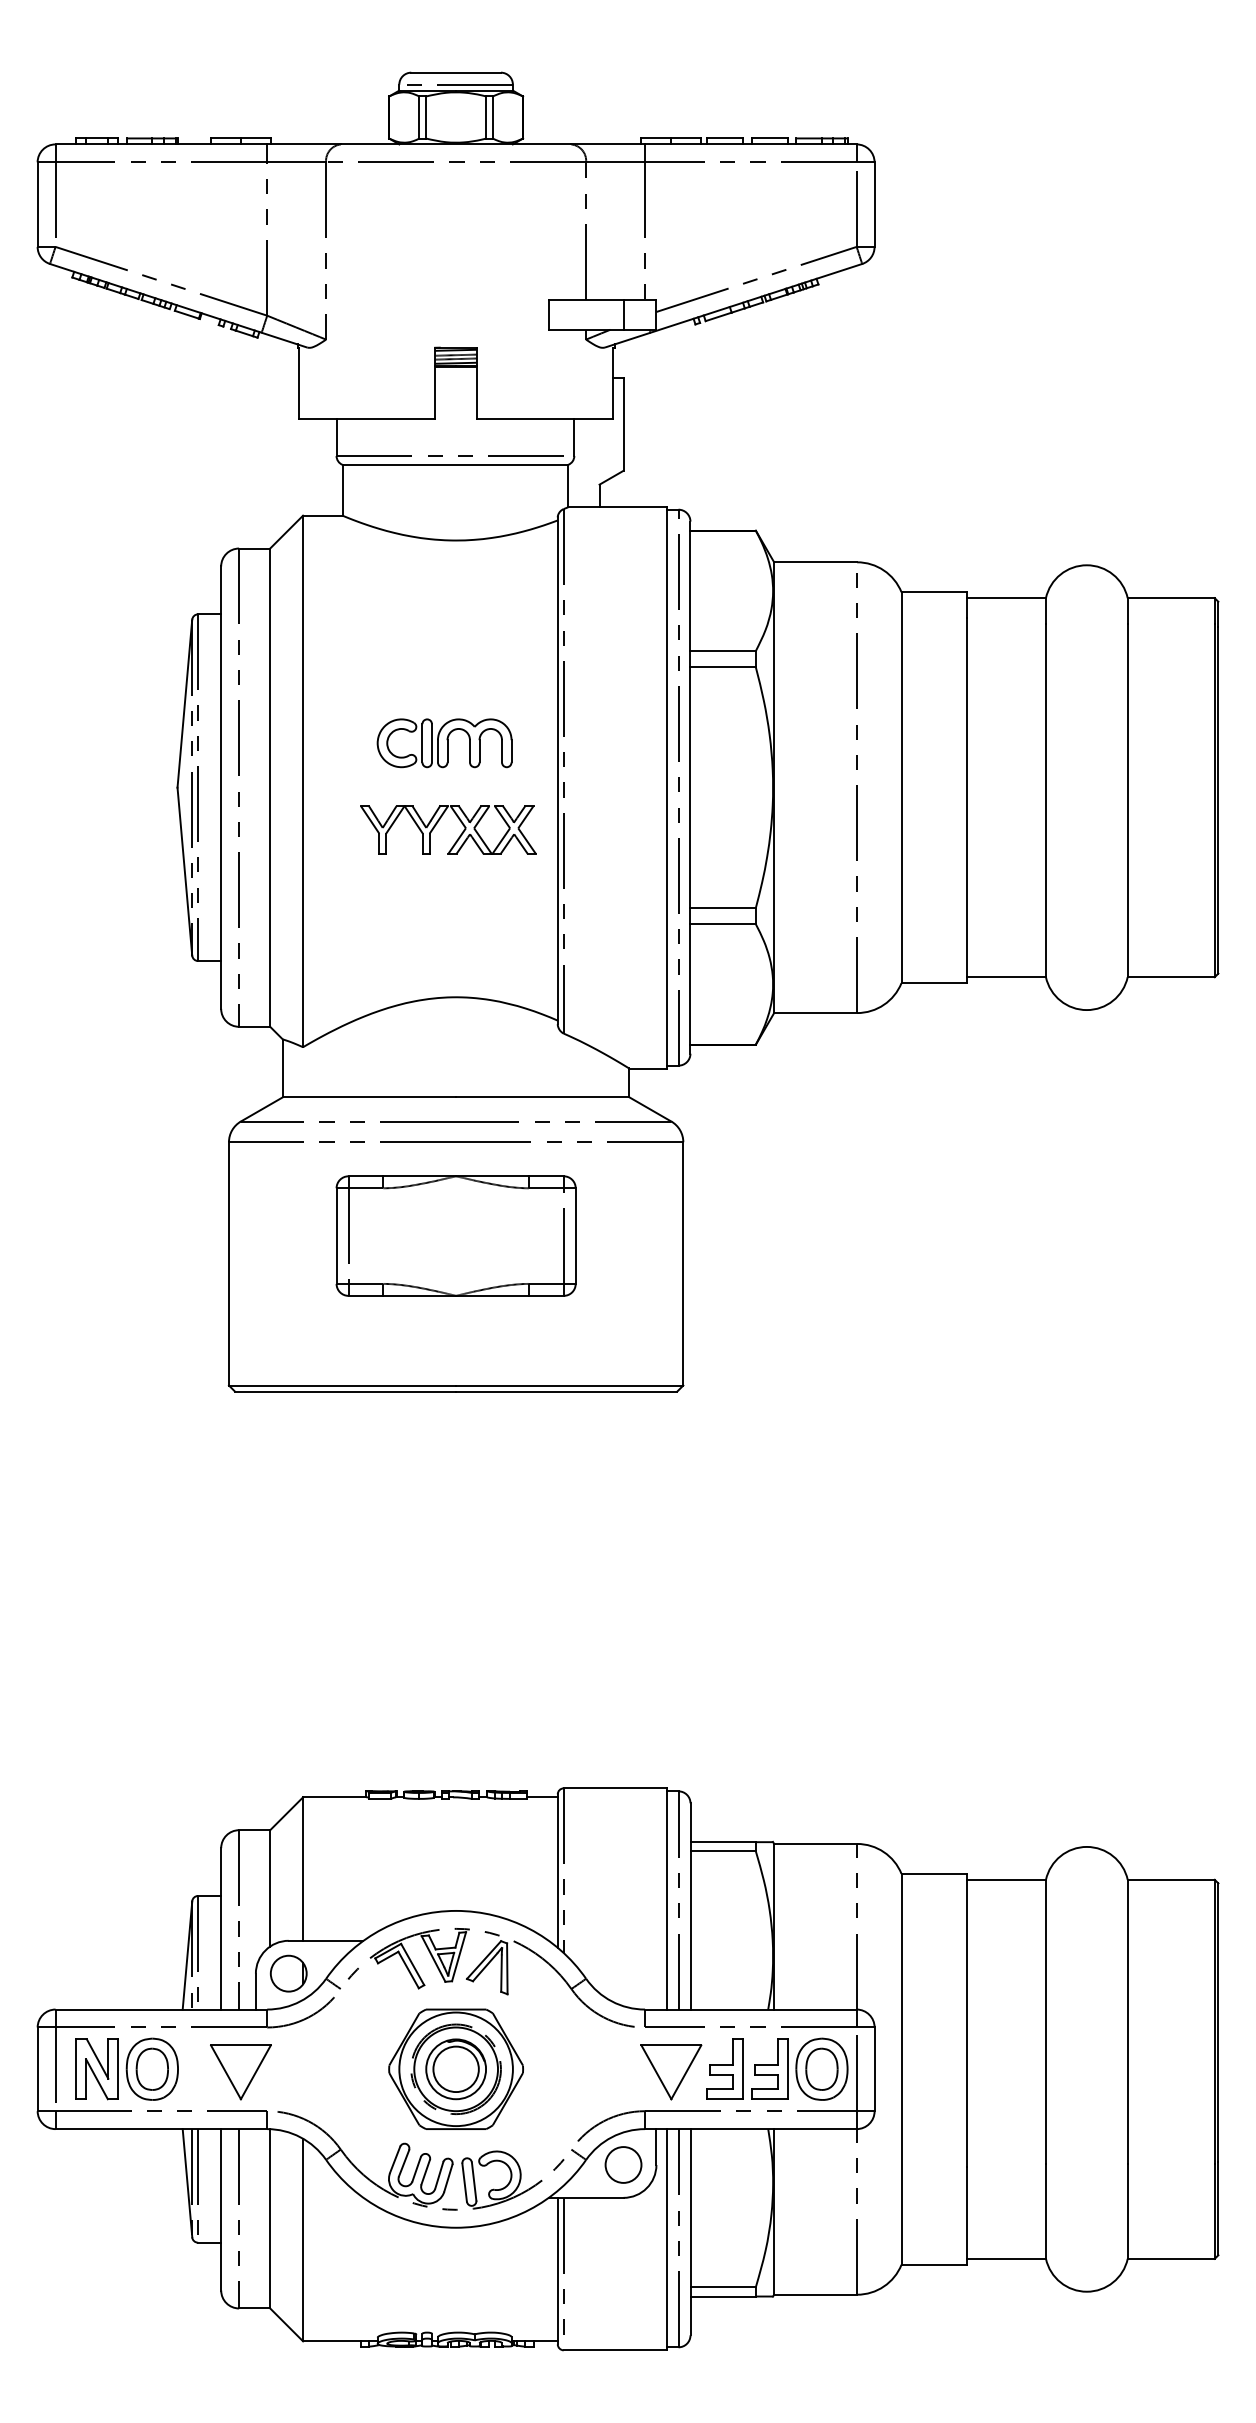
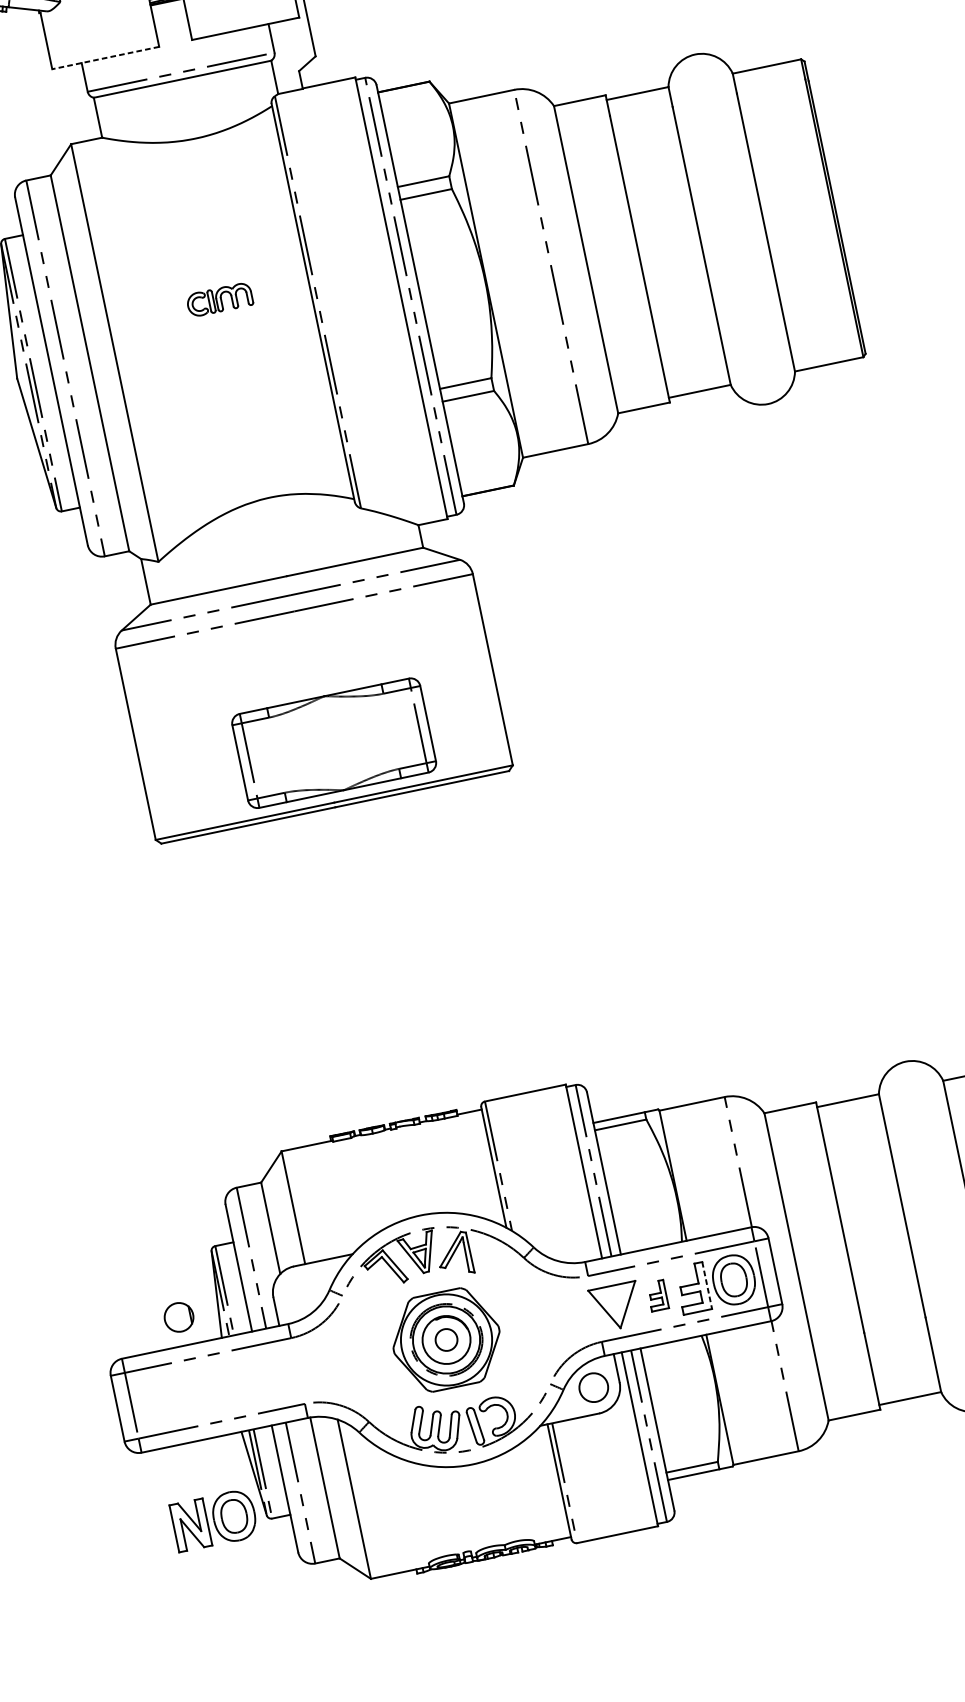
line: (366, 419) -> (105, 58), solid -> dashed
part: (444, 743) -> (219, 300), size x0.6
part: (438, 822) -> (227, 363), removed
part: (455, 1235) -> (333, 742), moved
part: (288, 1973) -> (178, 1317), moved
part: (126, 2068) -> (213, 1519), moved
part: (724, 2068) -> (657, 1295), size x0.6
circle: (455, 2069) -> (446, 1340), size x0.6
line: (787, 2069) -> (706, 1285), solid -> dashed
part: (240, 2072) -> (277, 1377), removed

